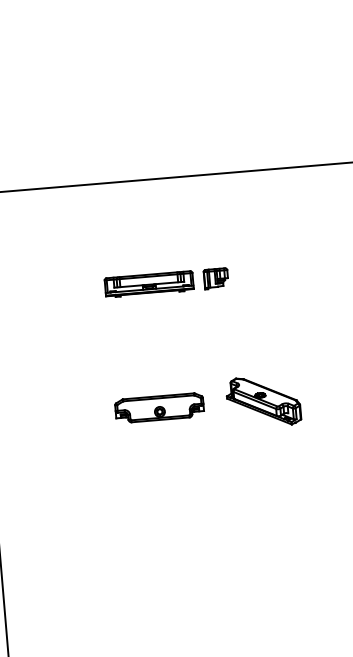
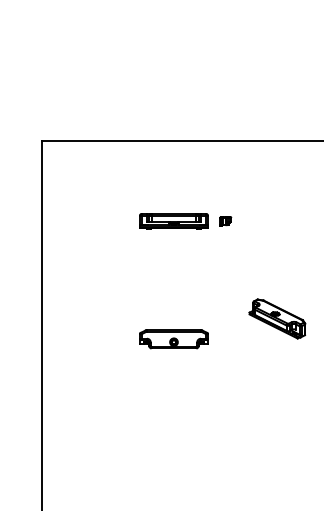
part: (215, 278) -> (225, 221), size x0.6
part: (263, 400) -> (277, 318), moved
part: (159, 408) -> (173, 339), moved

